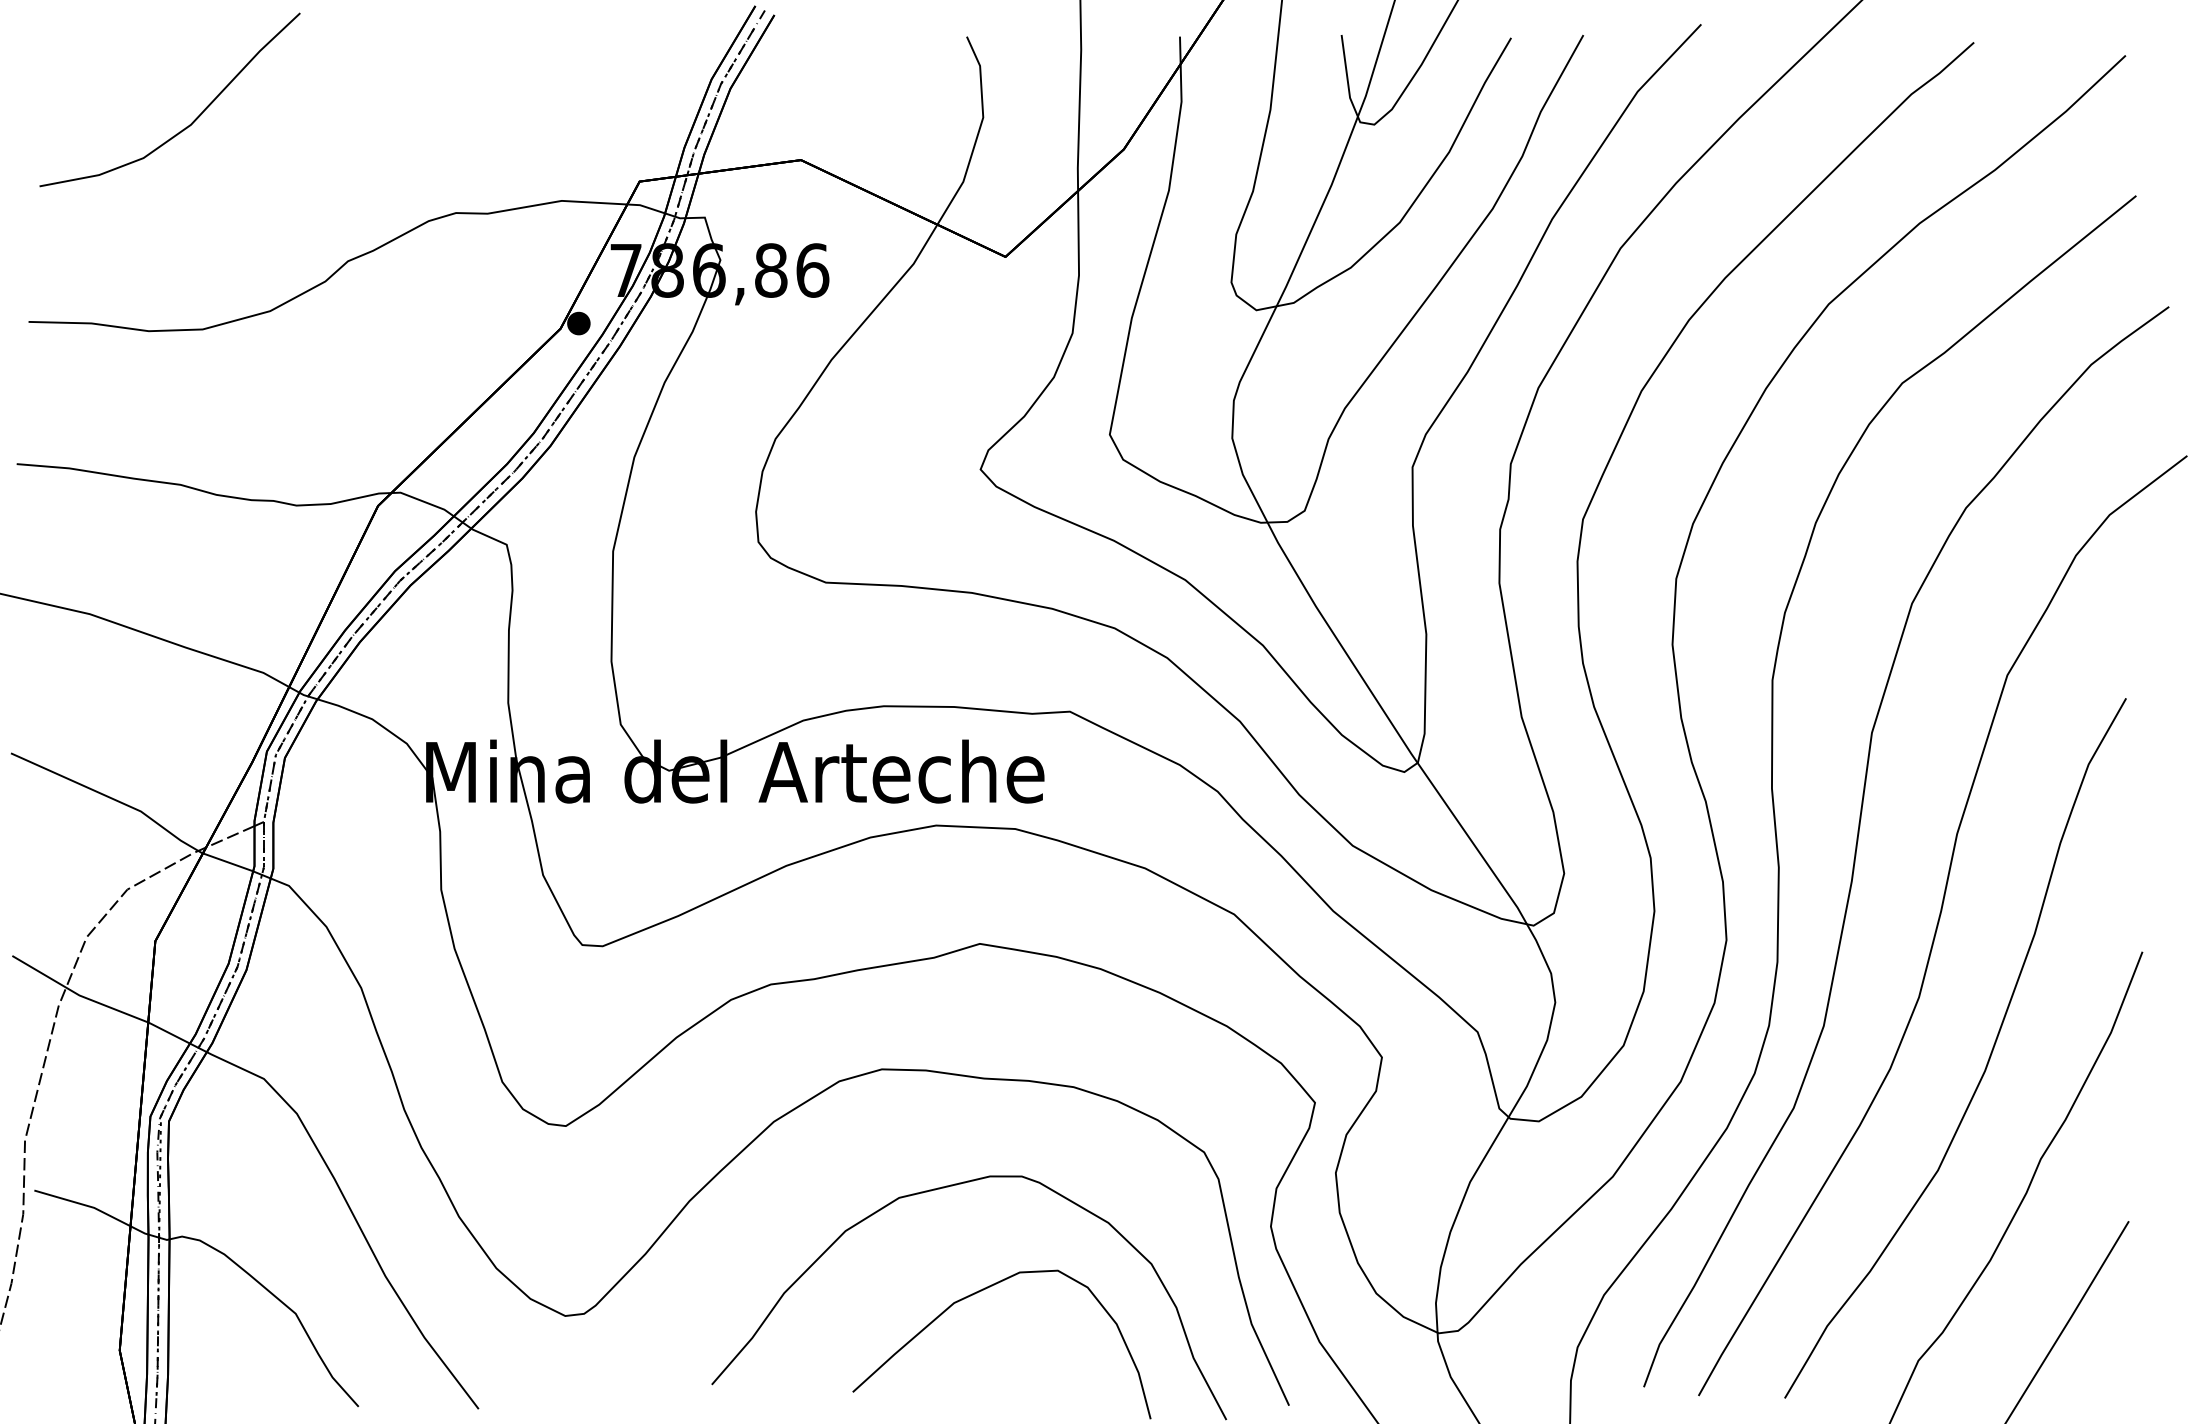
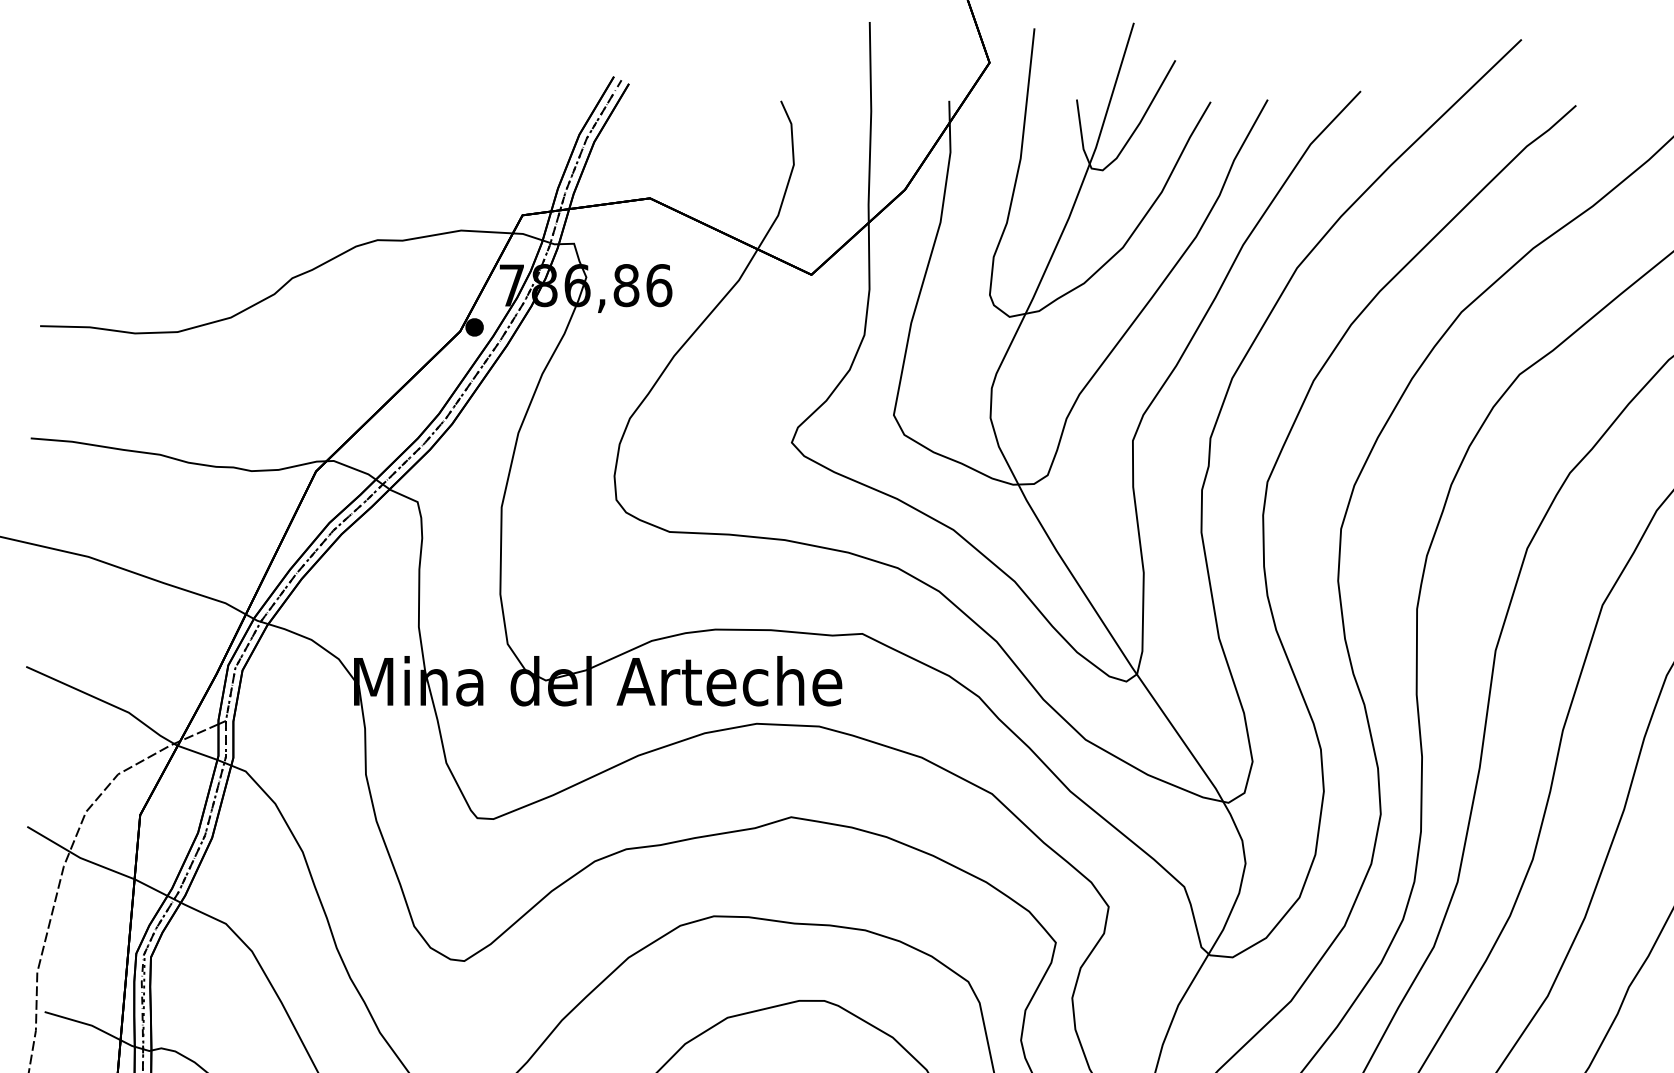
curve: (192, 121) -> (169, 167), removed

